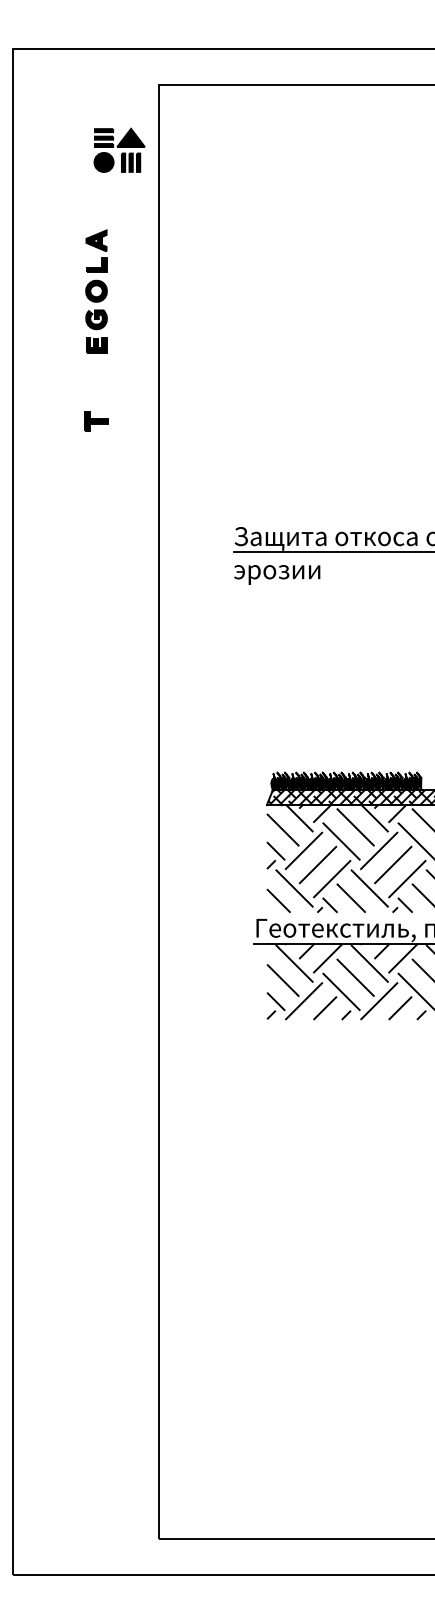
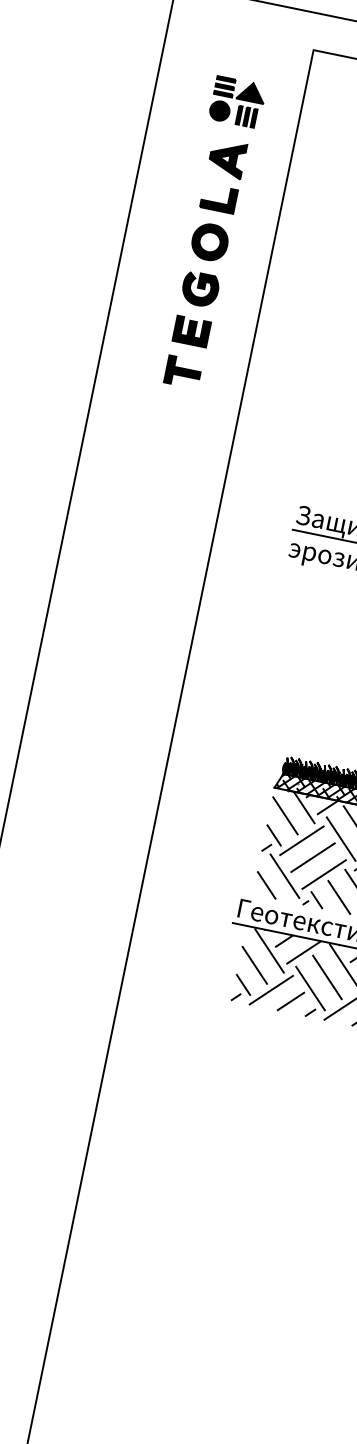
part: (119, 149) -> (237, 101), moved
part: (96, 291) -> (209, 242), size x1.67
part: (96, 421) -> (183, 371), size x1.43

